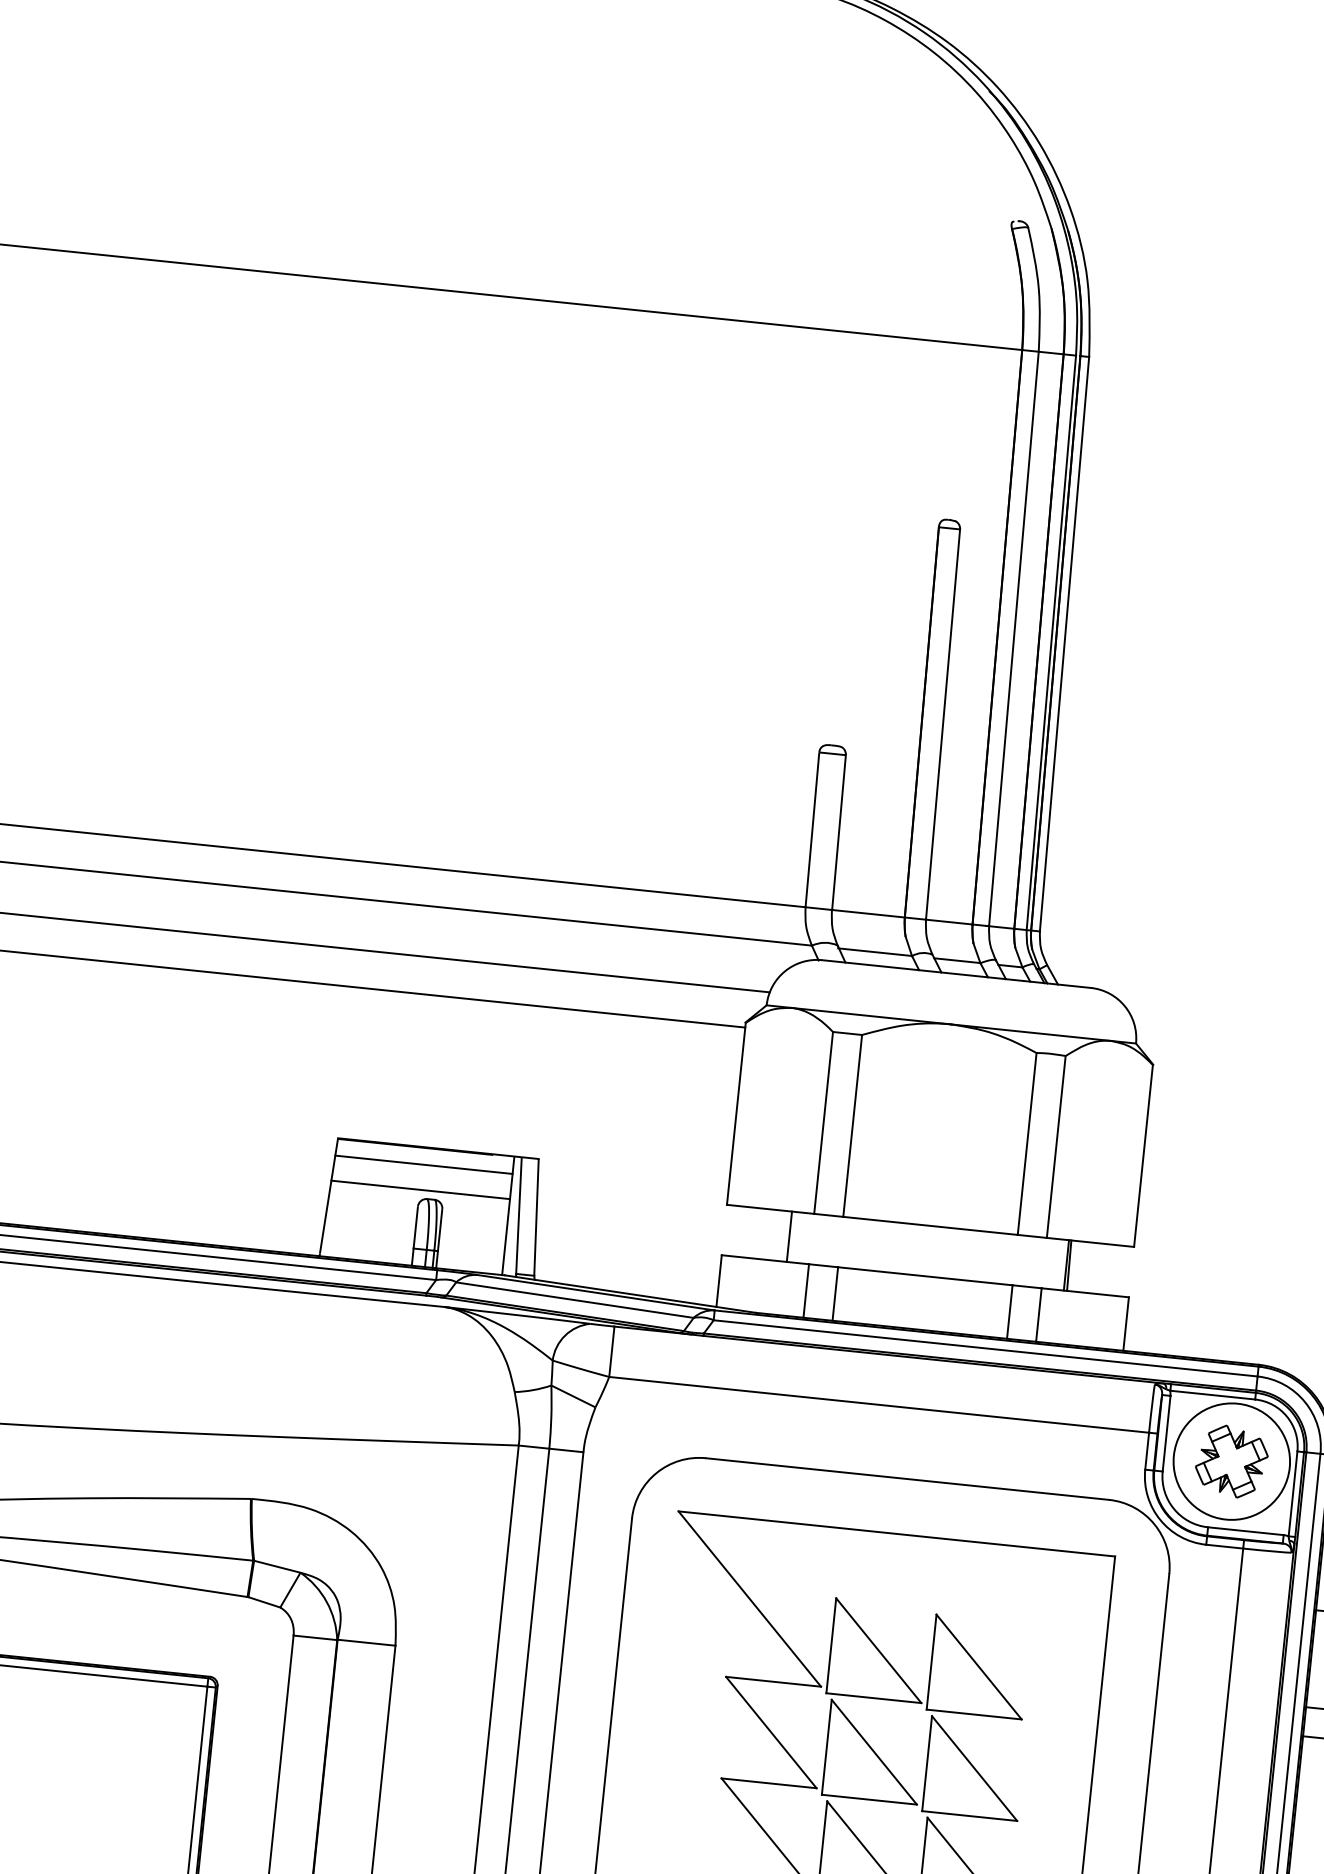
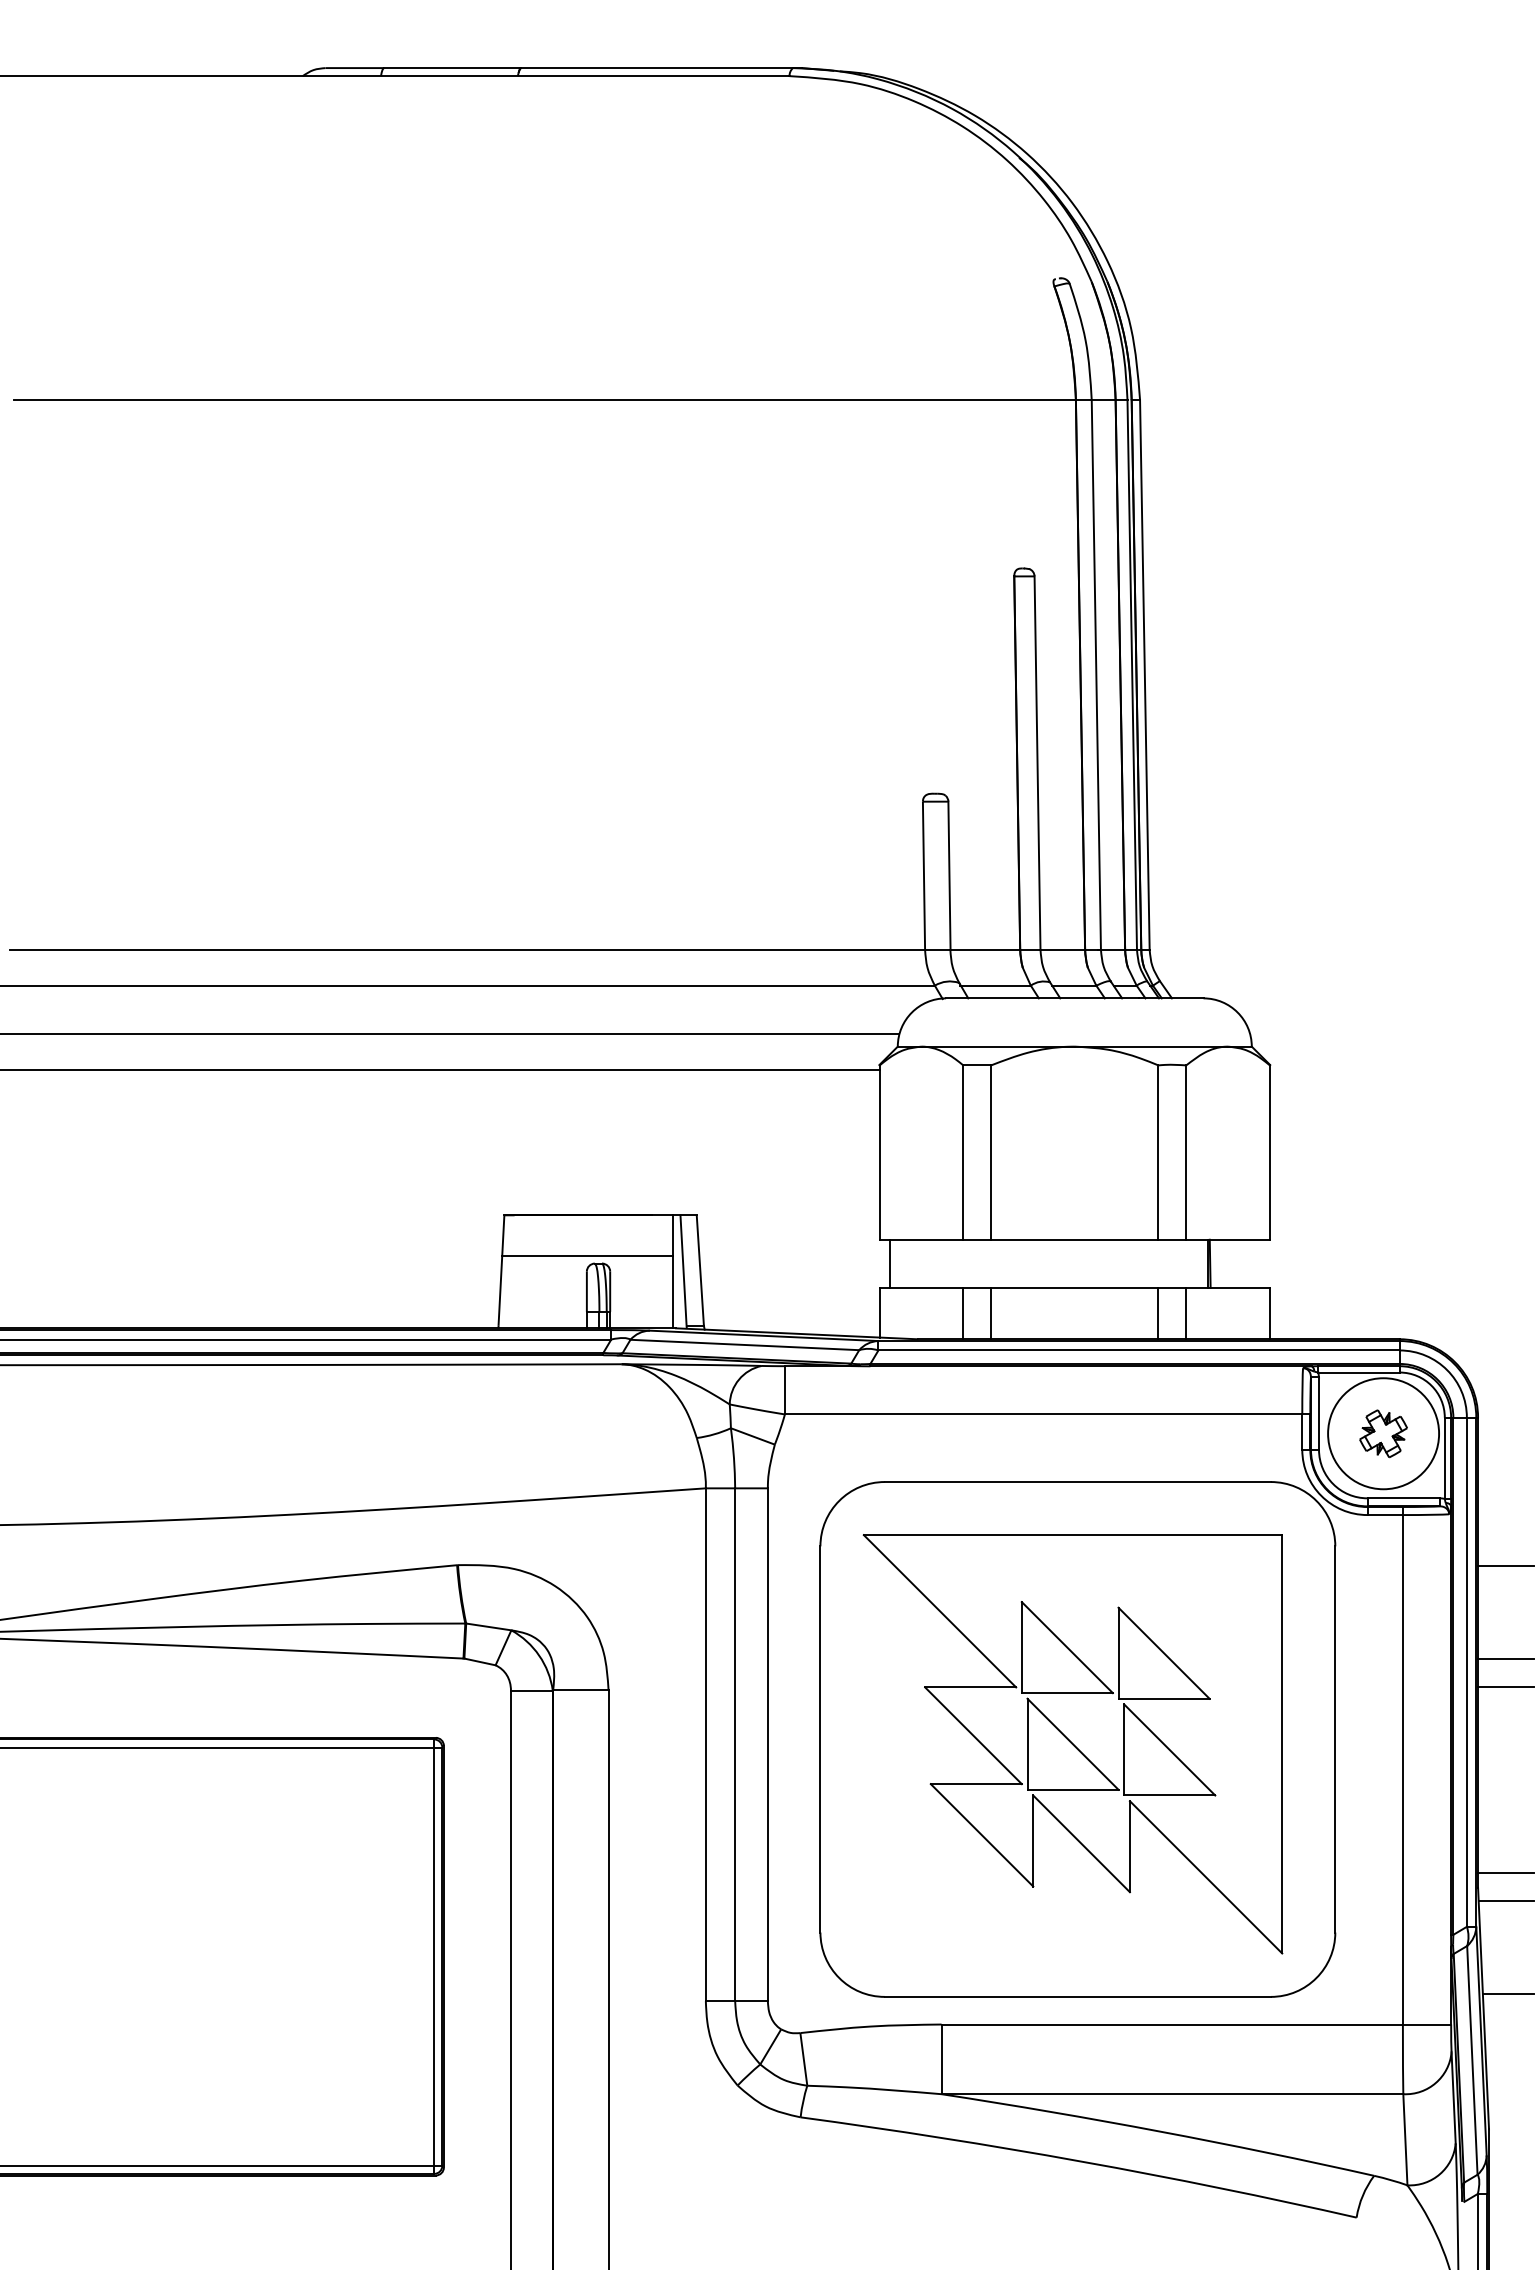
line: (424, 1164) -> (588, 1231), removed
line: (789, 1236) -> (890, 1263), moved
part: (1231, 1461) -> (1383, 1433), size x0.7

